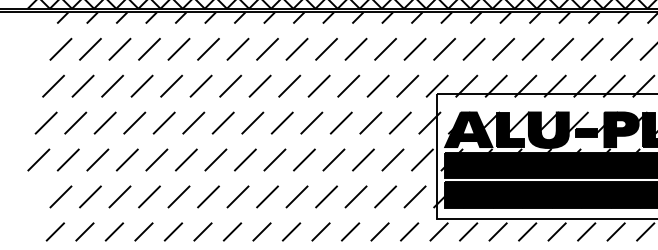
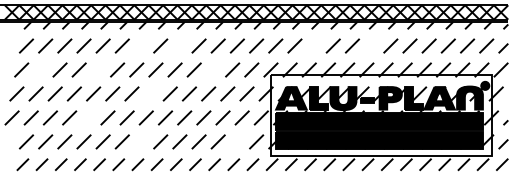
line: (237, 48) -> (141, 45), removed
line: (296, 48) -> (179, 45), removed
line: (502, 48) -> (313, 45), removed
line: (591, 48) -> (371, 45), removed
line: (82, 85) -> (40, 69), removed
line: (170, 85) -> (97, 69), removed
line: (347, 85) -> (212, 69), removed
line: (251, 122) -> (150, 93), removed
line: (156, 159) -> (88, 117), removed
line: (237, 196) -> (141, 141), removed
line: (384, 196) -> (236, 141), removed

